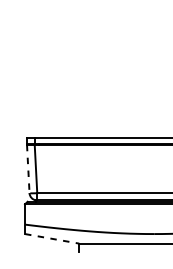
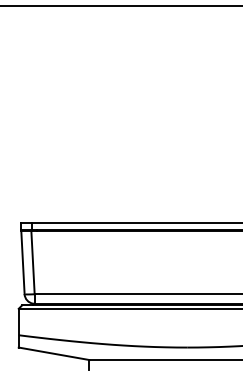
line: (27, 168) -> (22, 262), dashed -> solid
line: (52, 238) -> (54, 353), dashed -> solid

